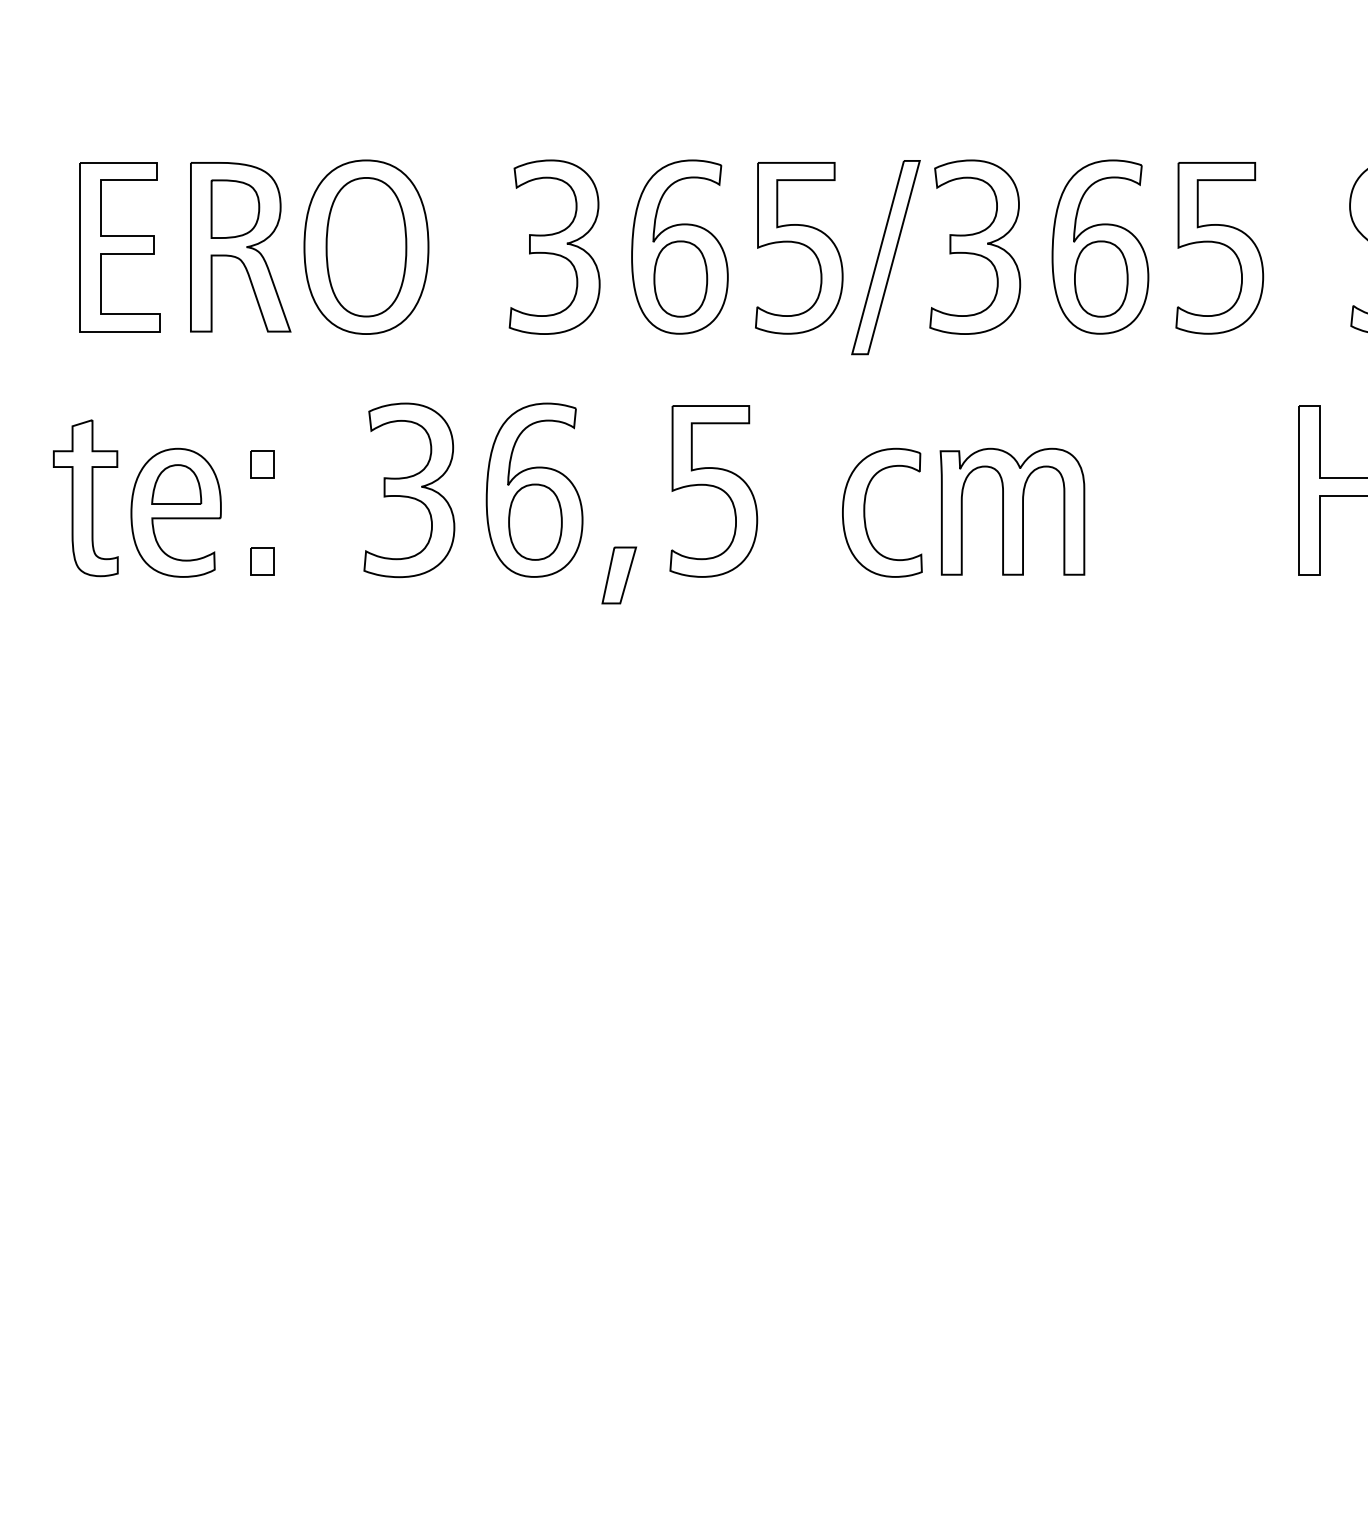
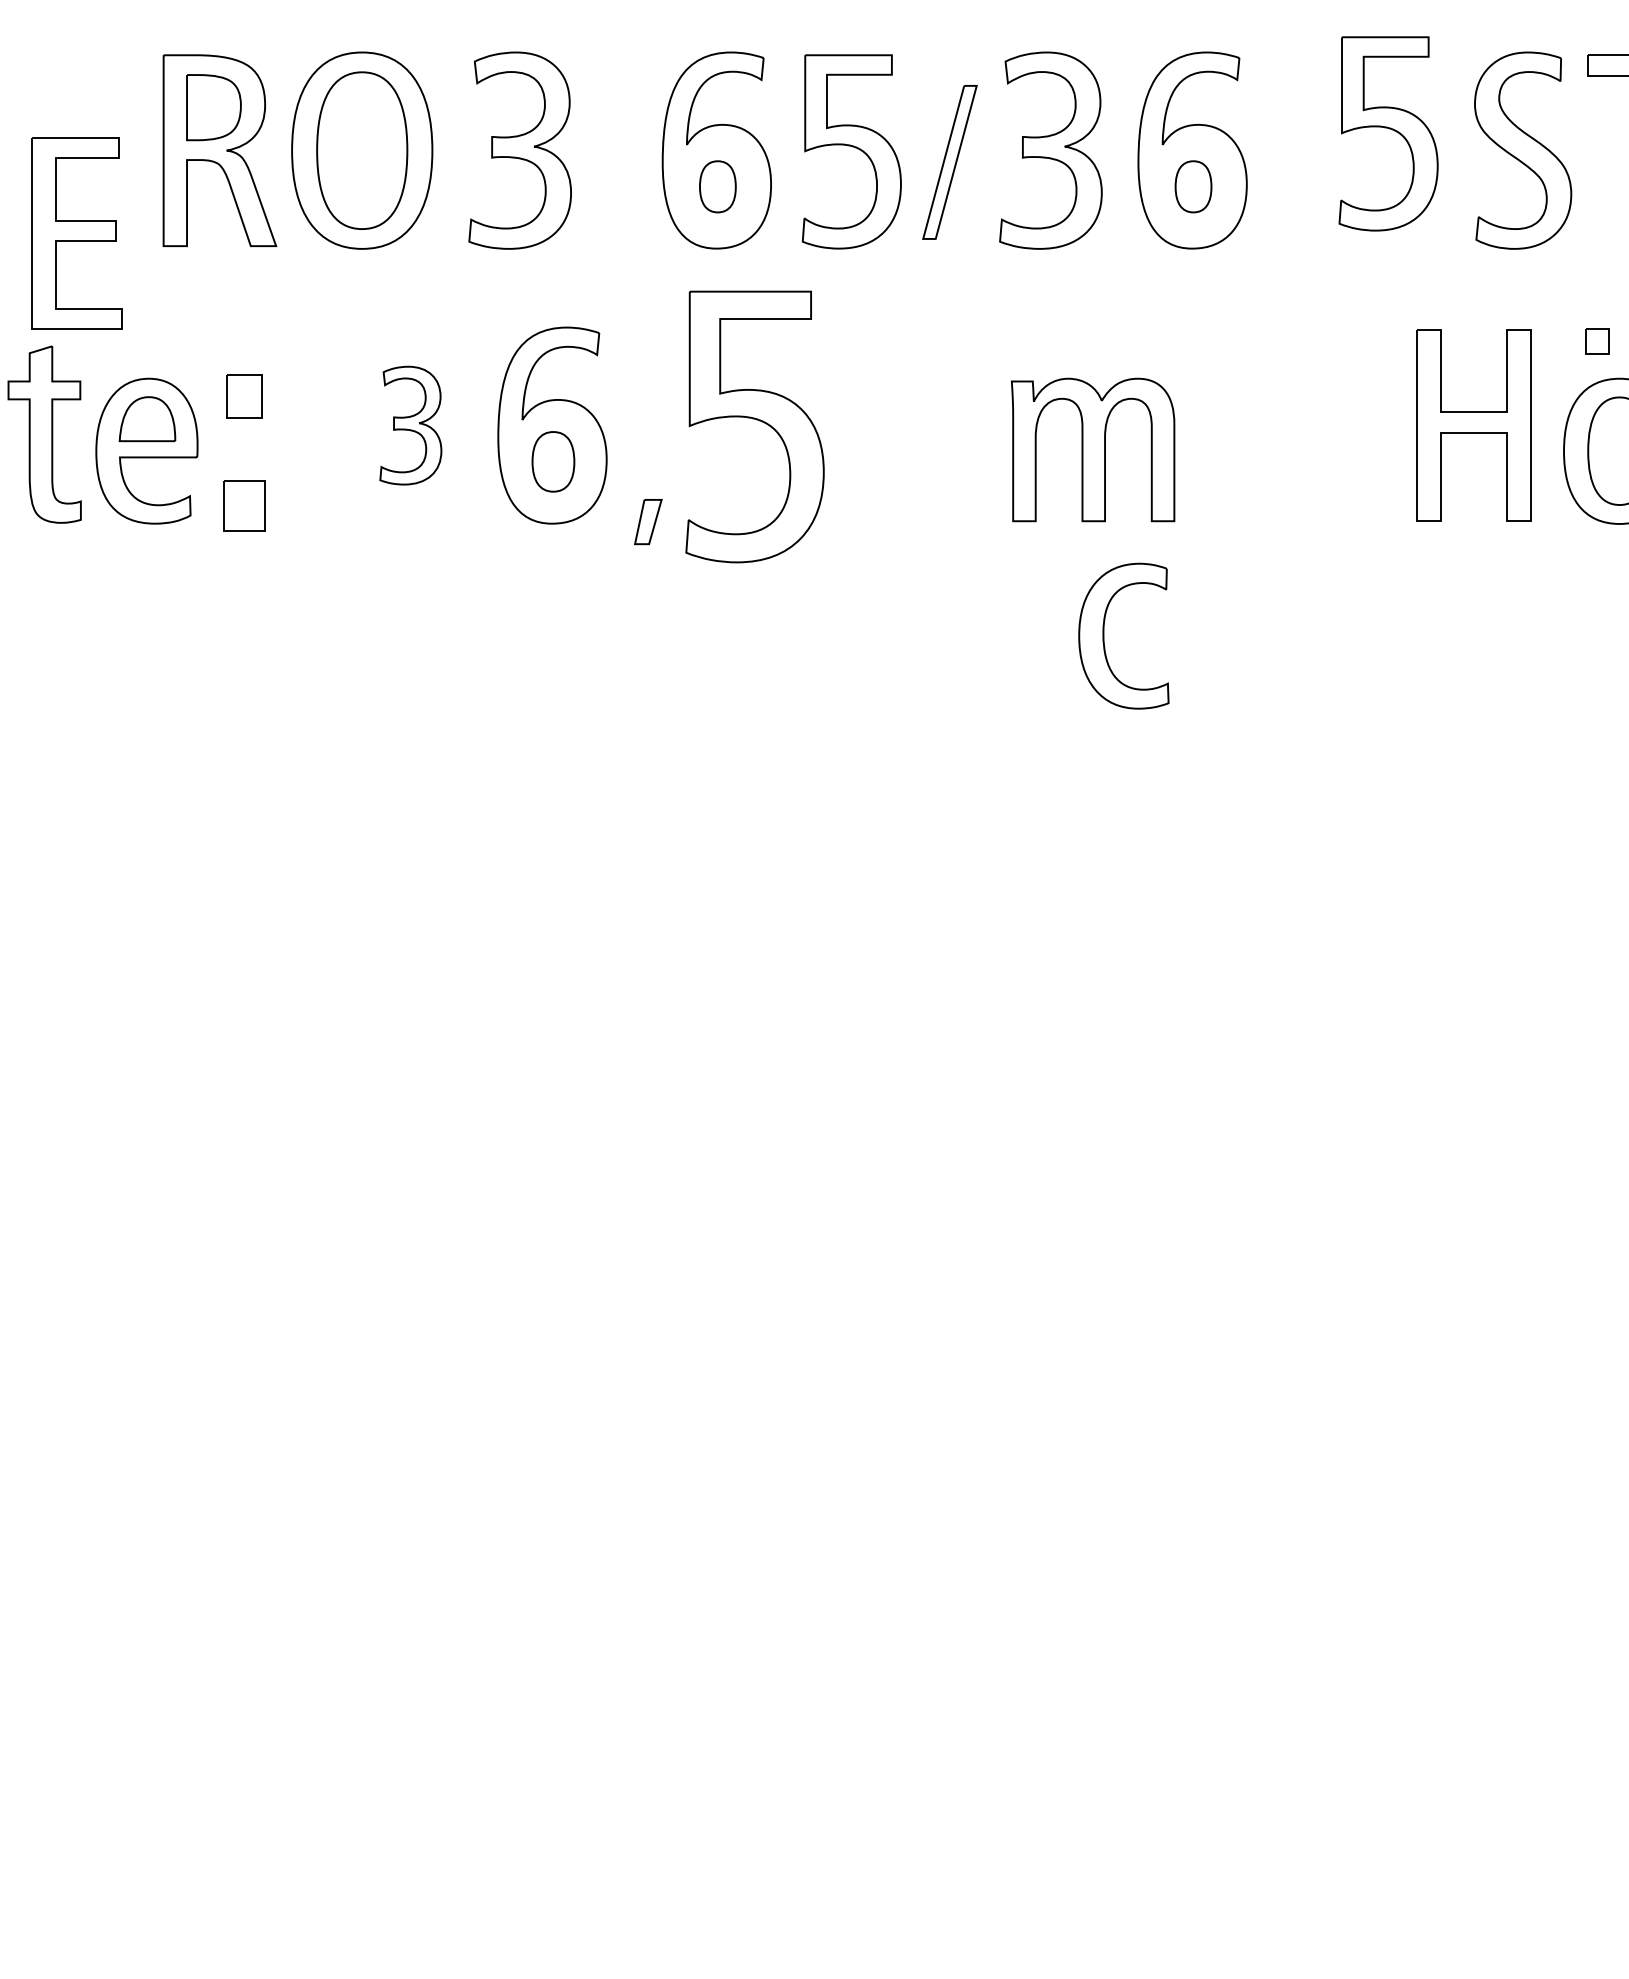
part: (119, 247) -> (76, 233), moved
part: (554, 247) -> (519, 150), moved
part: (1219, 247) -> (1388, 133), moved
part: (885, 257) -> (949, 162), size x0.7
part: (680, 278) -> (717, 186), size x0.6
part: (1101, 278) -> (1193, 186), size x0.6
part: (262, 464) -> (244, 396), size x1.4
part: (409, 490) -> (410, 425), size x0.6
part: (714, 491) -> (755, 426), size x1.4
part: (865, 512) -> (1104, 635), moved
part: (535, 521) -> (553, 461), size x0.7
part: (262, 560) -> (244, 505), size x1.6
part: (619, 574) -> (648, 521), size x0.7

